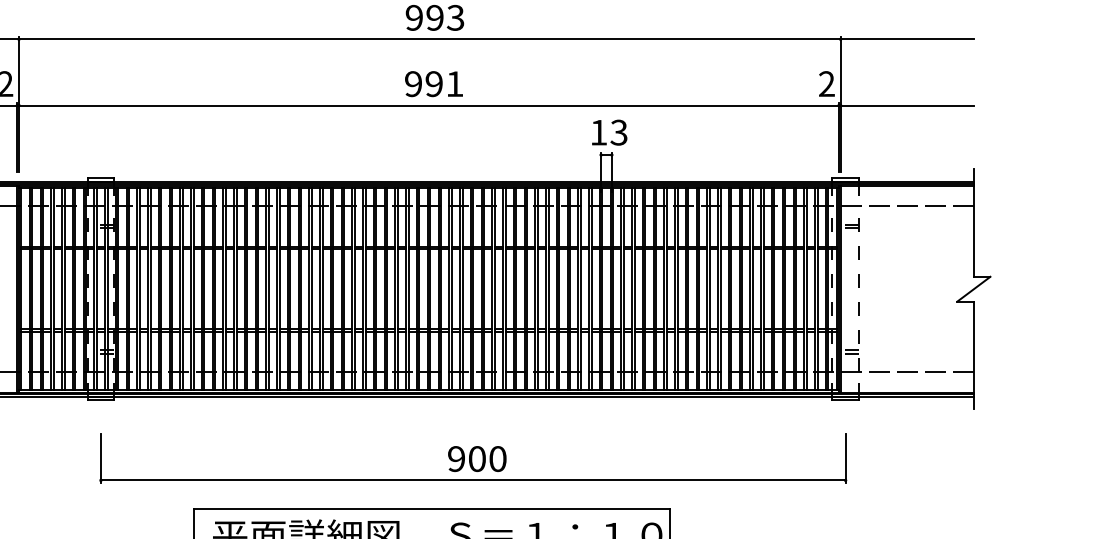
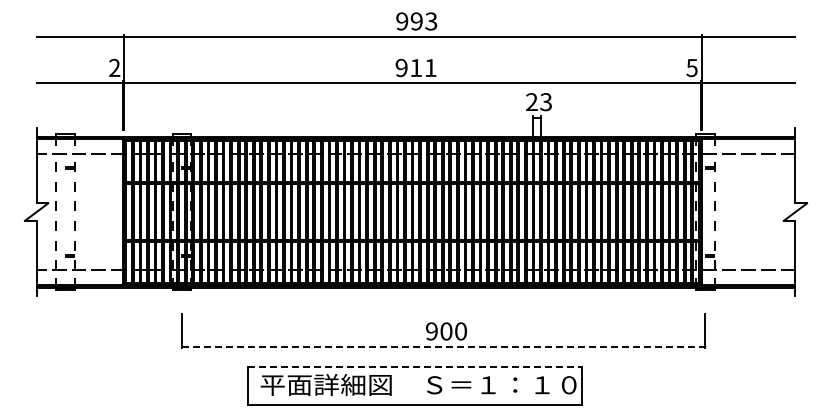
text: (434, 83) -> (416, 67), 991 -> 911
text: (825, 83) -> (691, 67), 2 -> 5
text: (598, 131) -> (531, 101), 13 -> 23
line: (473, 480) -> (443, 346), solid -> dashed
line: (433, 508) -> (415, 366), solid -> dashed

